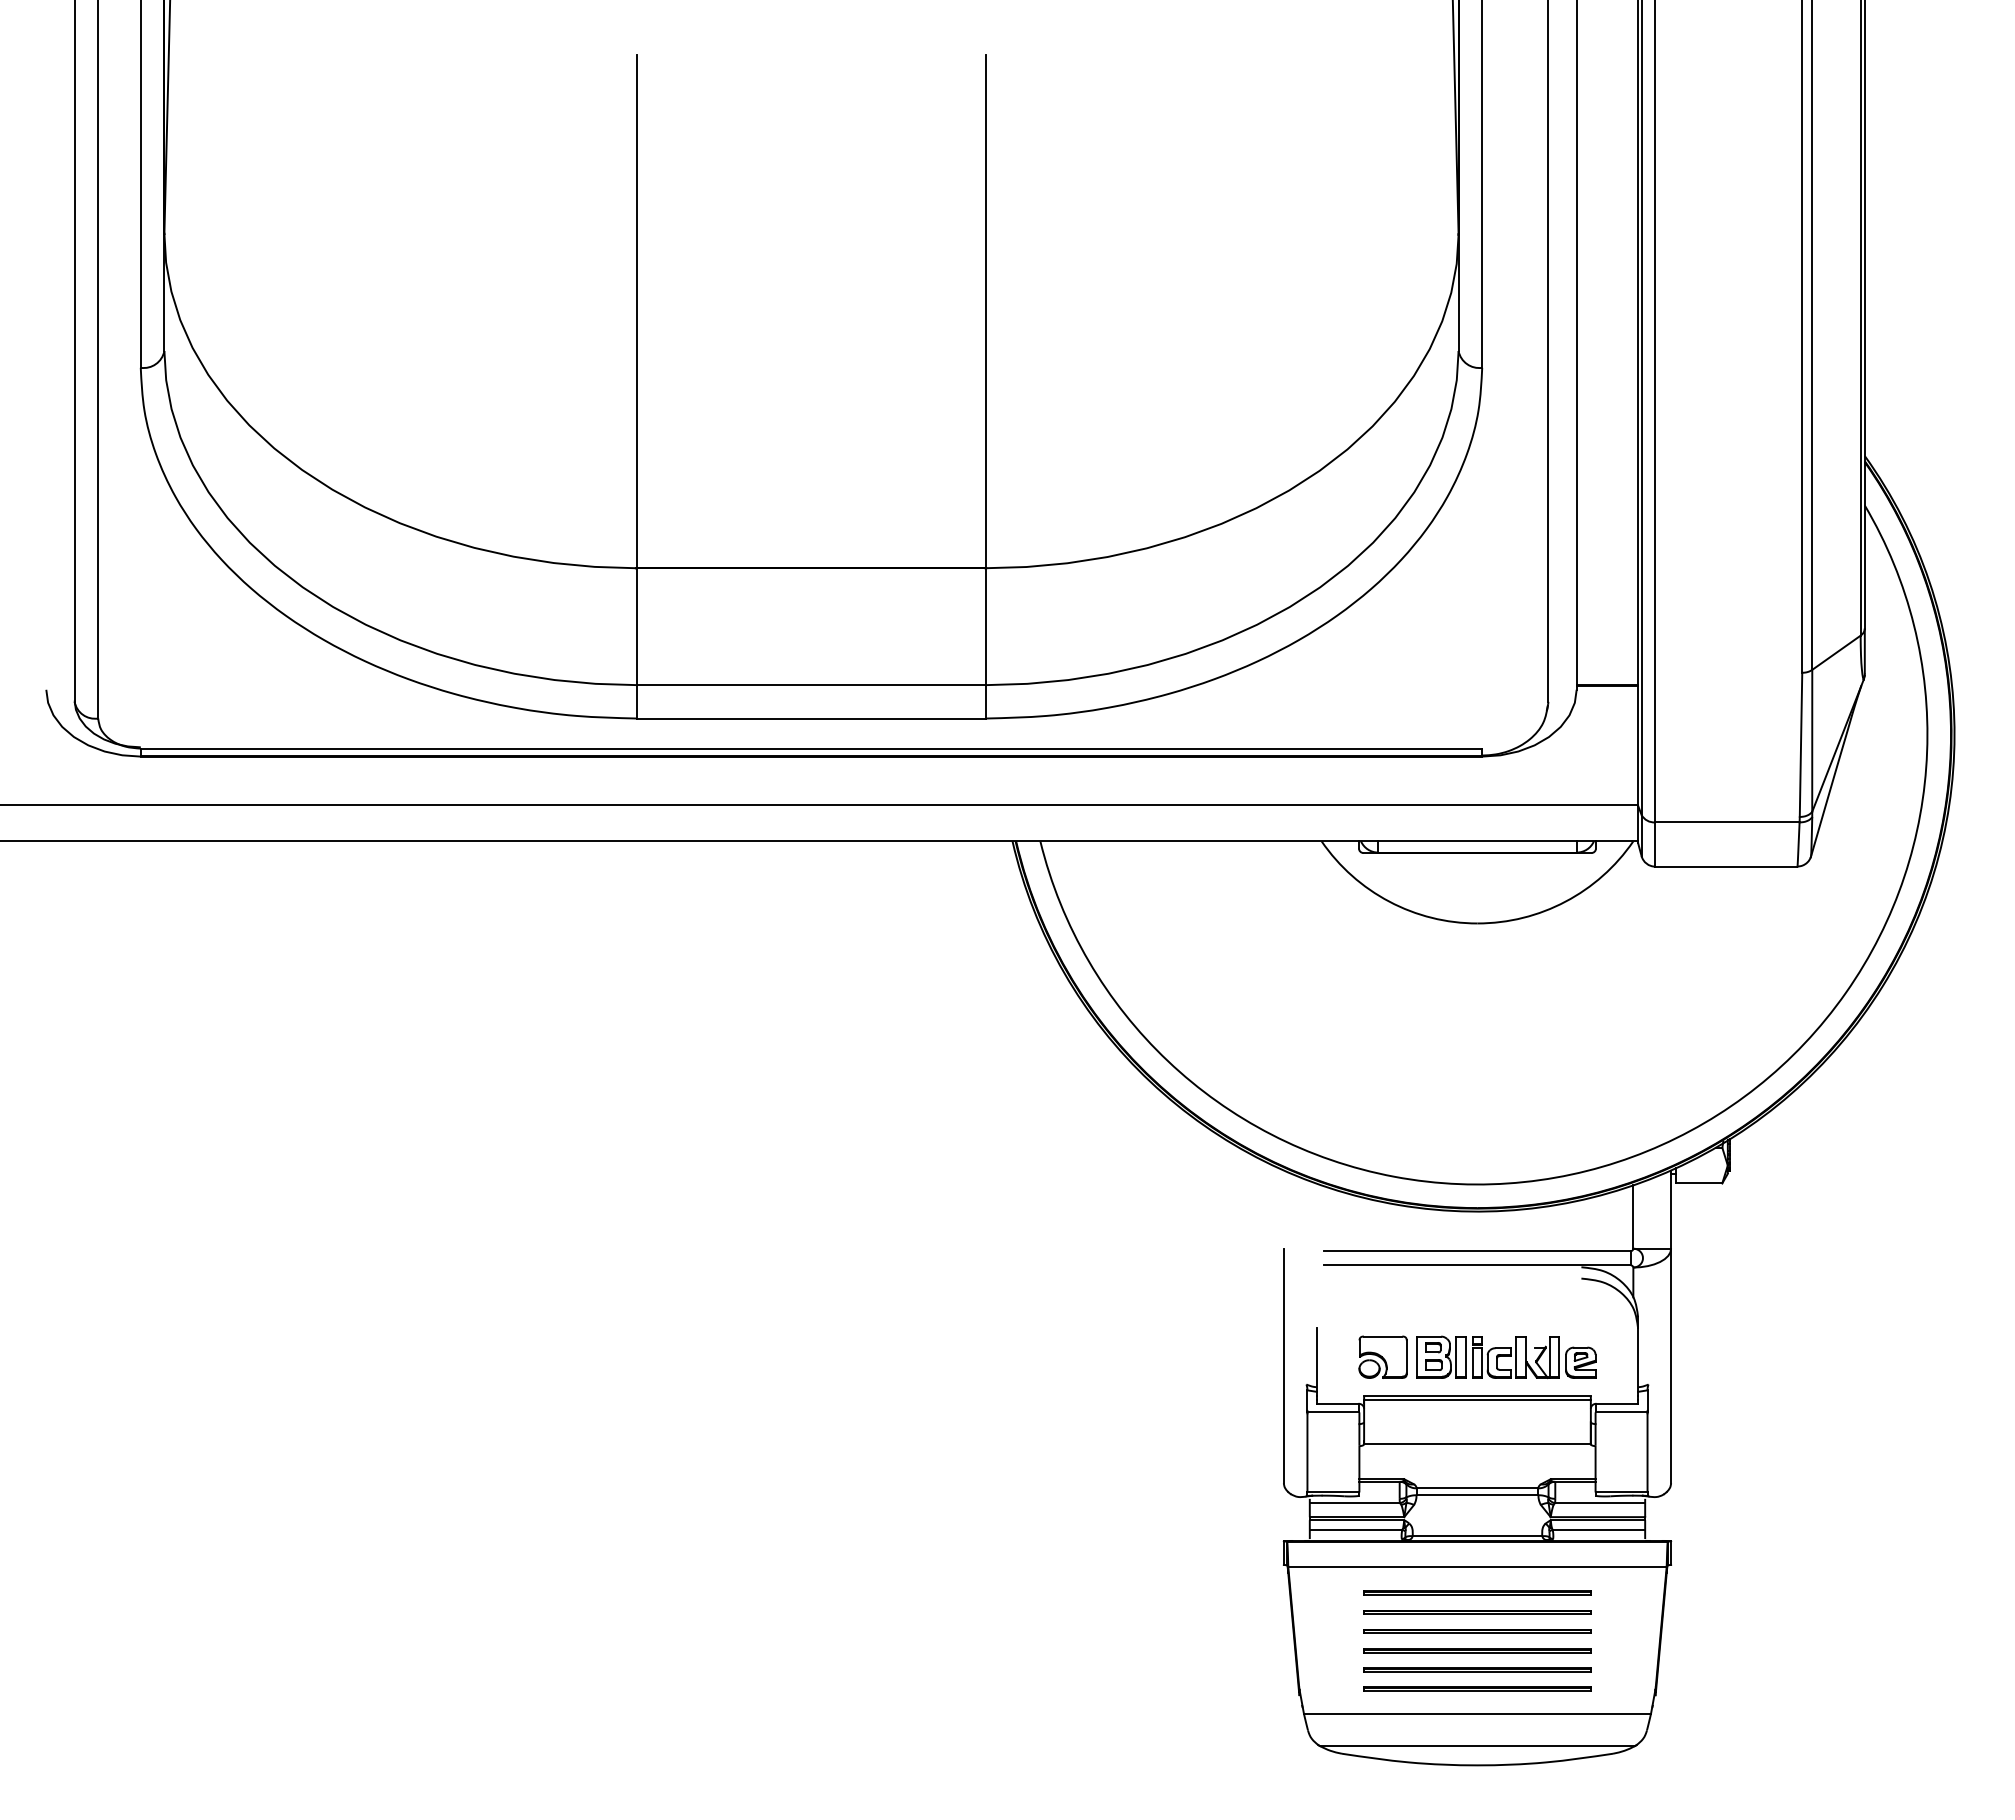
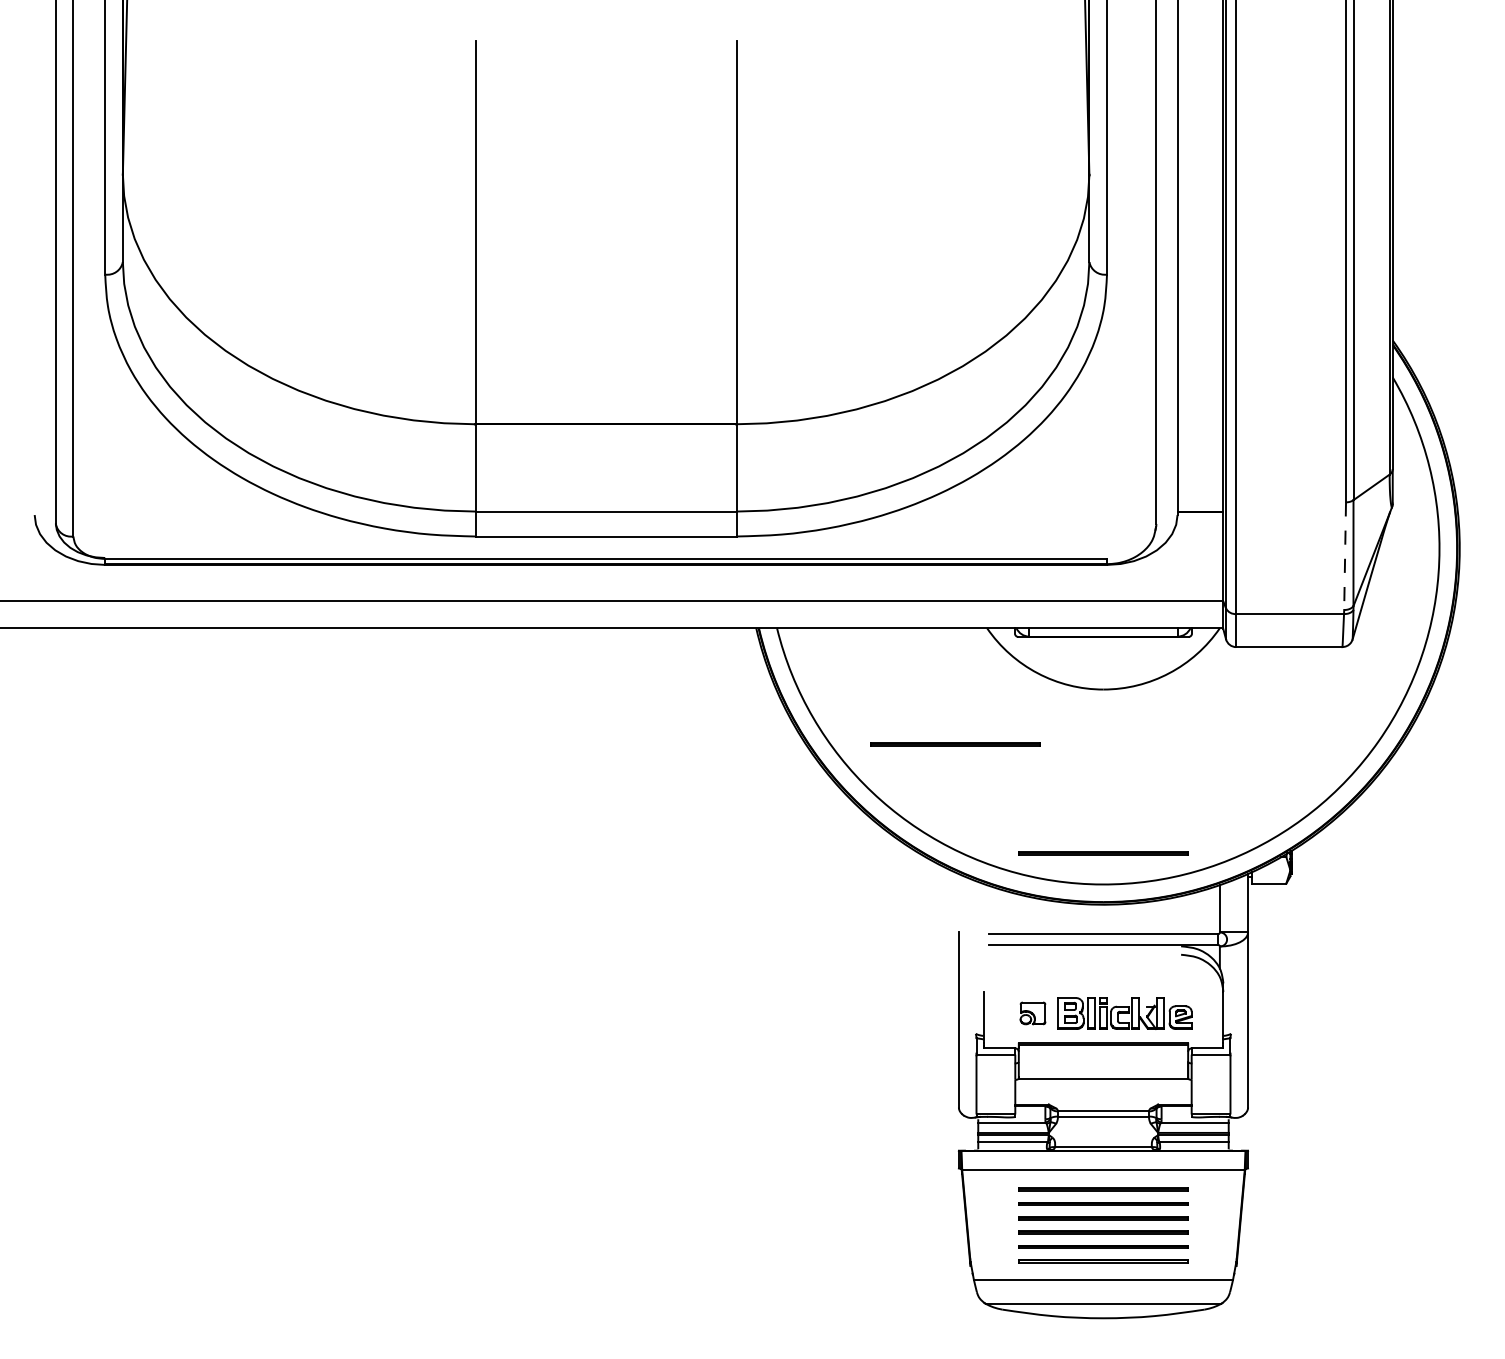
line: (1801, 745) -> (1345, 556), solid -> dashed
part: (1279, 996) -> (955, 744), added
line: (1477, 1142) -> (1103, 853), added
part: (1382, 1356) -> (1032, 1012), size x0.7

